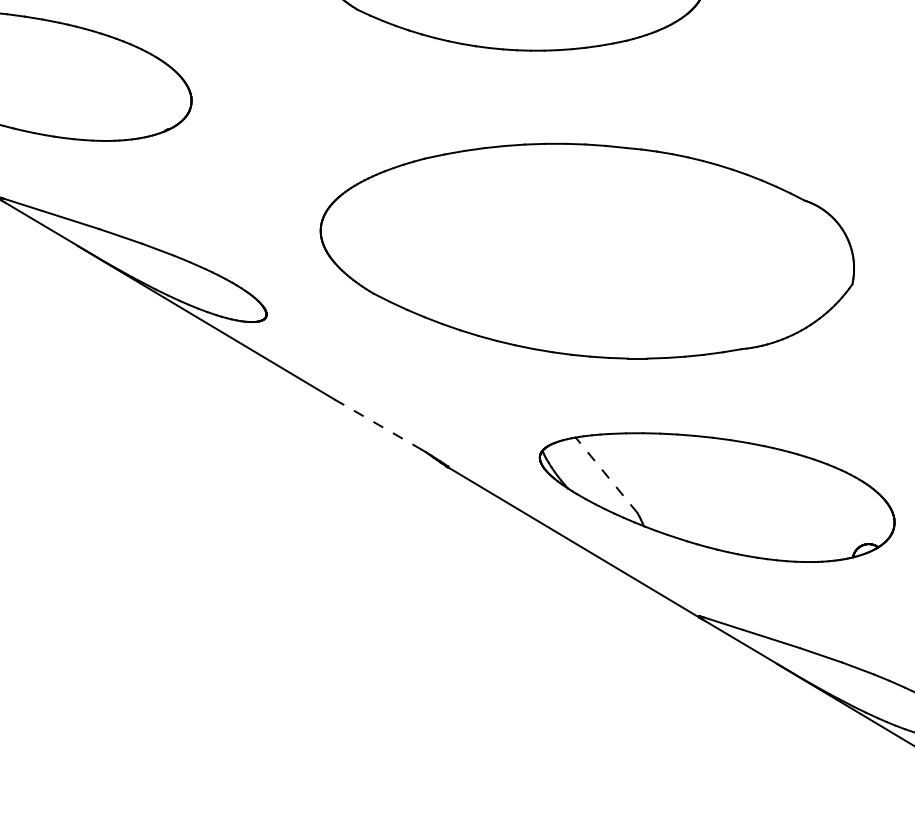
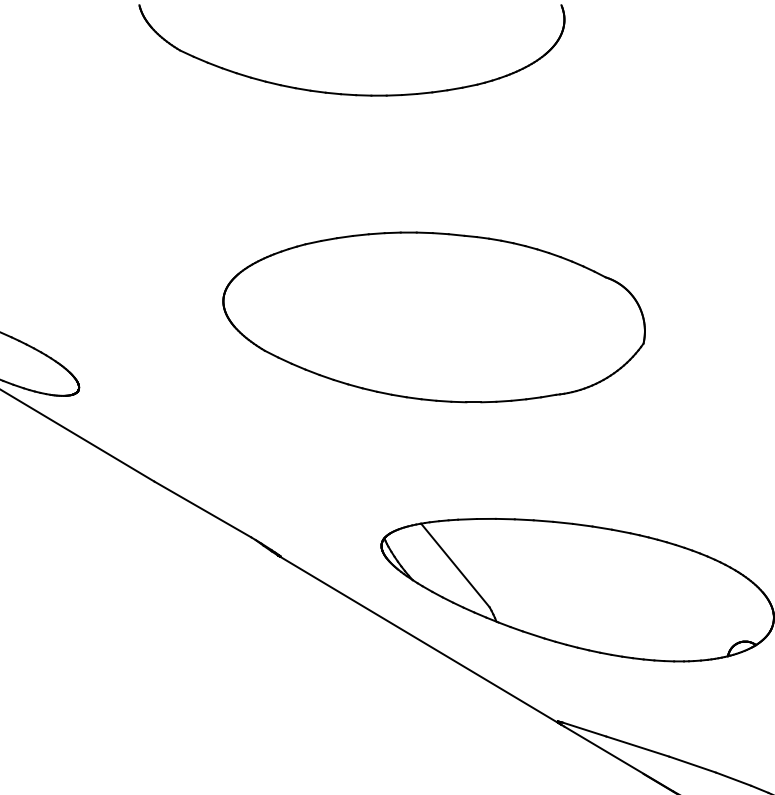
part: (587, 250) -> (434, 316), size x0.71
line: (378, 424) -> (202, 509), dashed -> solid
line: (606, 475) -> (455, 565), dashed -> solid

